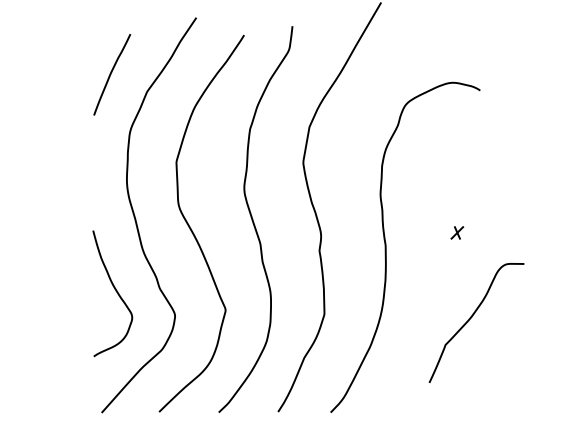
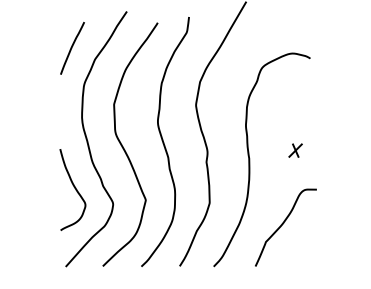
part: (457, 232) -> (295, 150), size x1.67
curve: (472, 317) -> (283, 224), moved

